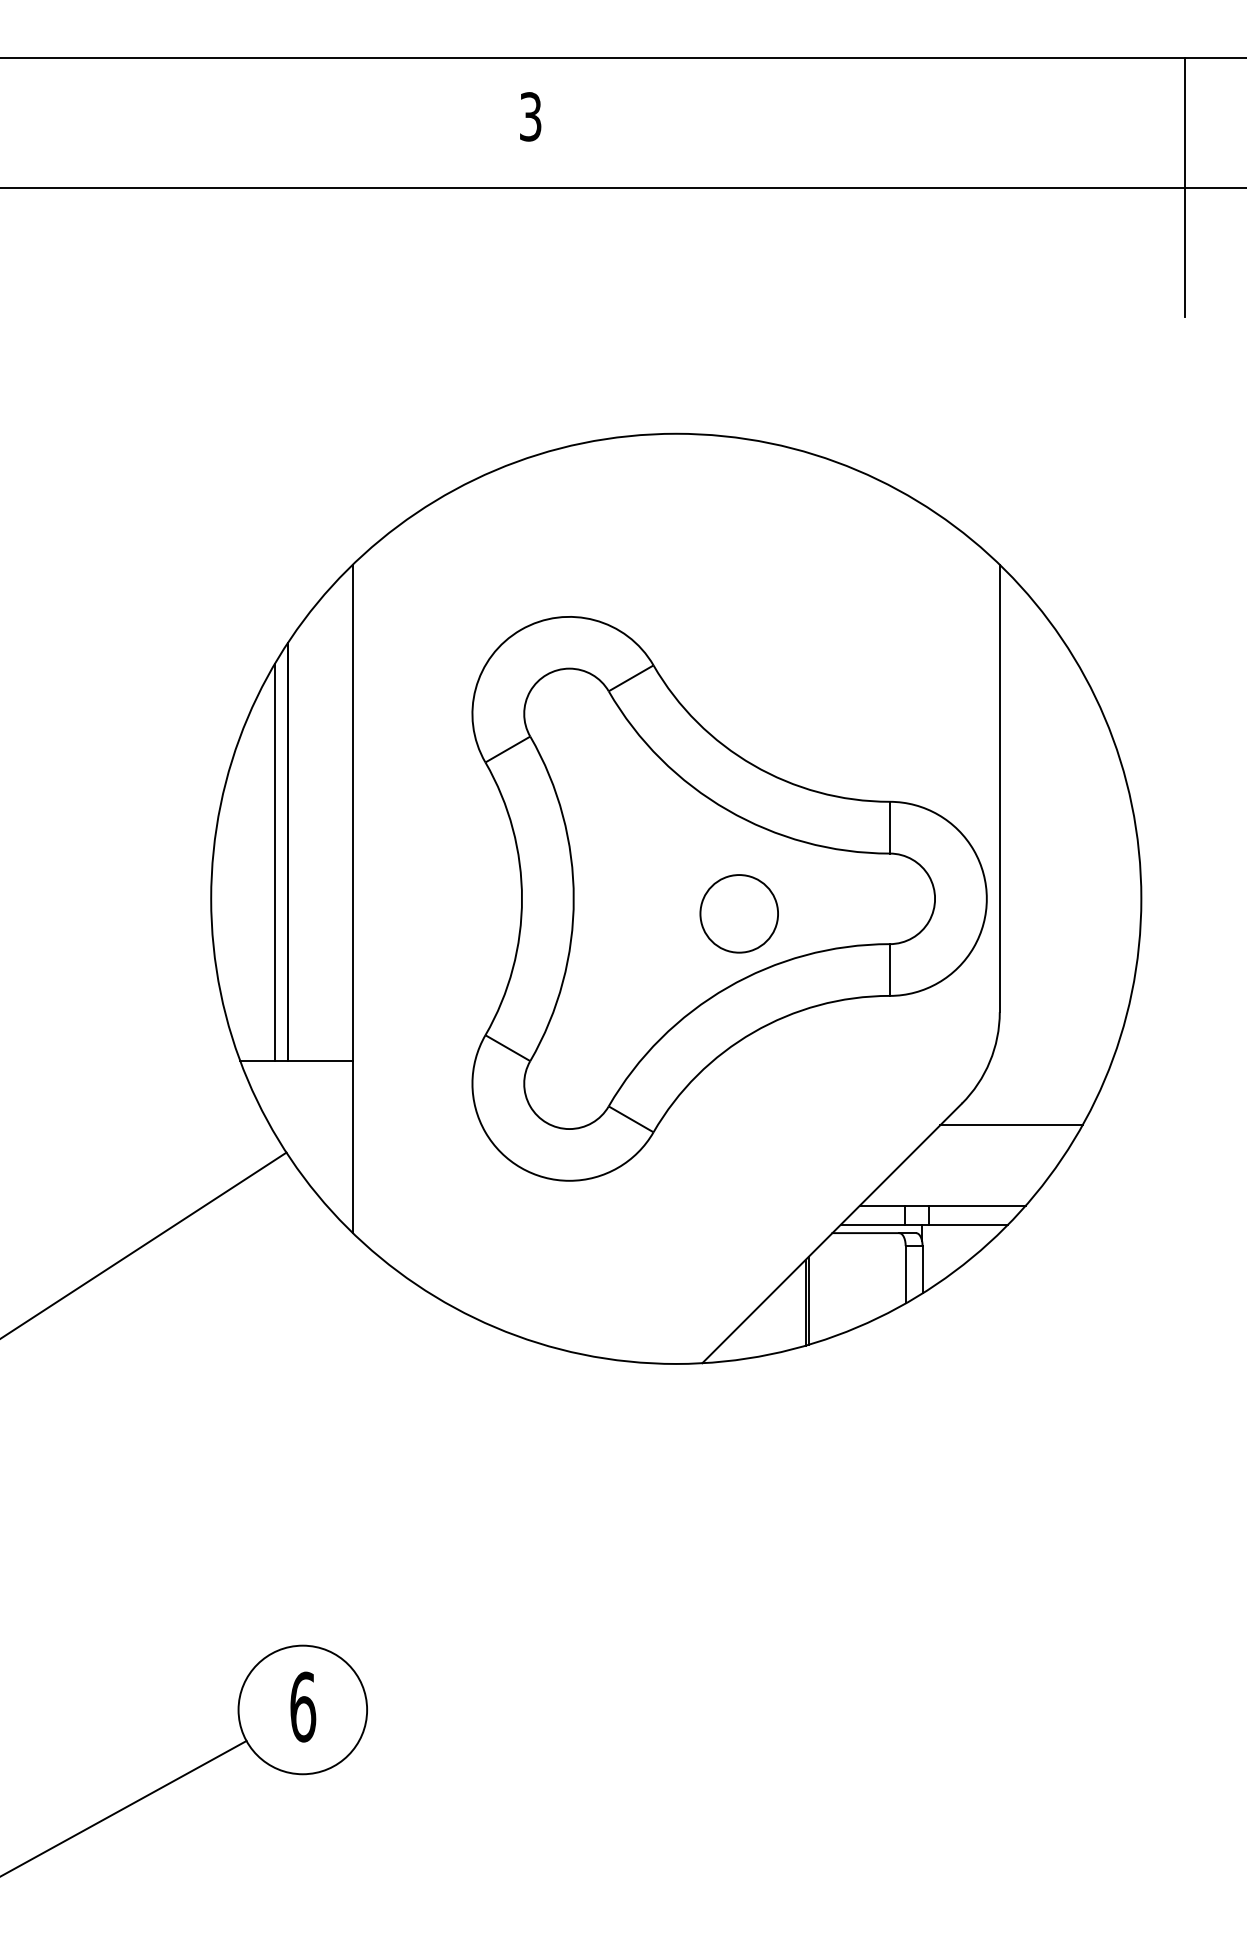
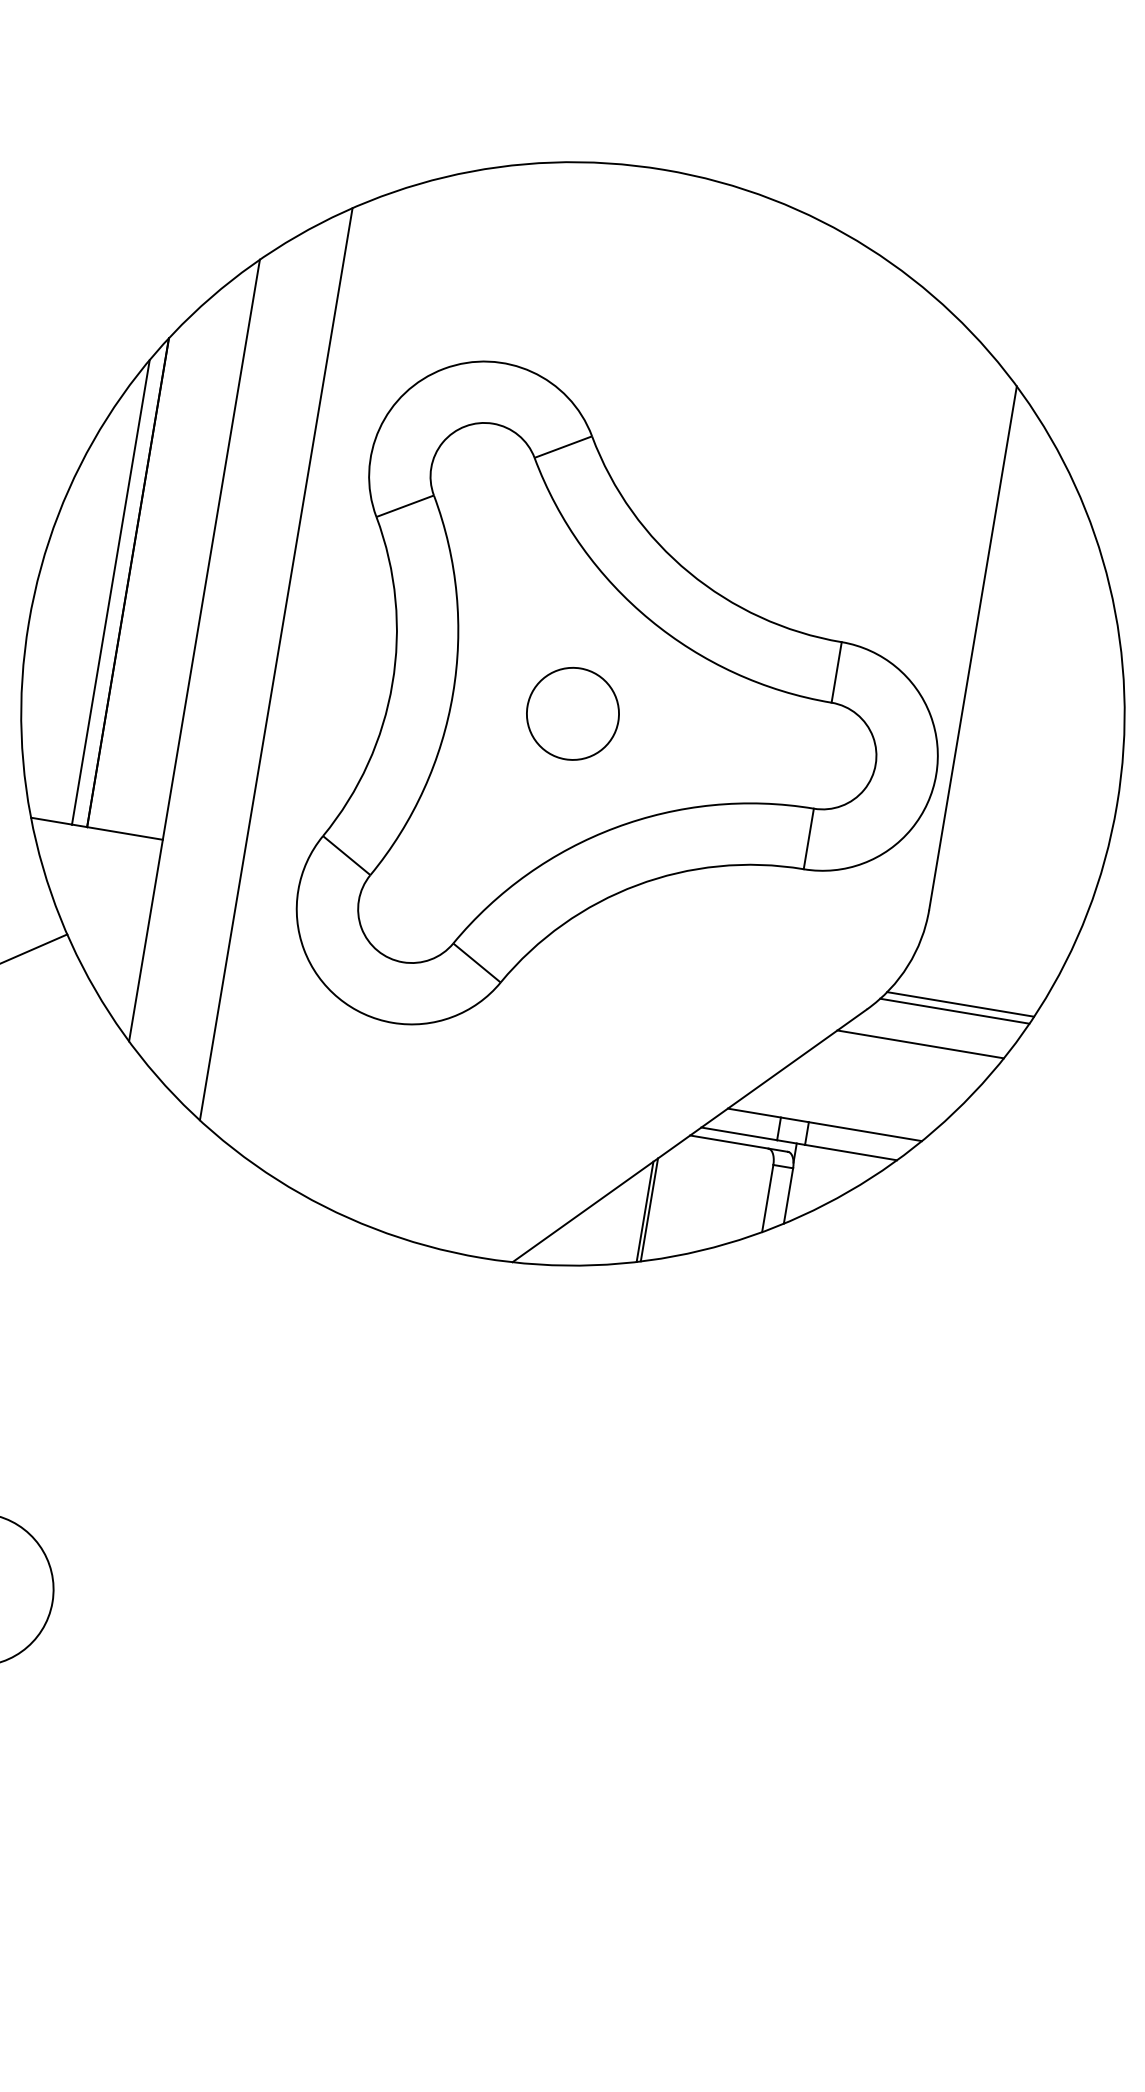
line: (422, 898) -> (276, 663), added
circle: (738, 913) -> (572, 713), moved
line: (1038, 1086) -> (959, 1004), added
line: (1034, 1092) -> (954, 1010), added

